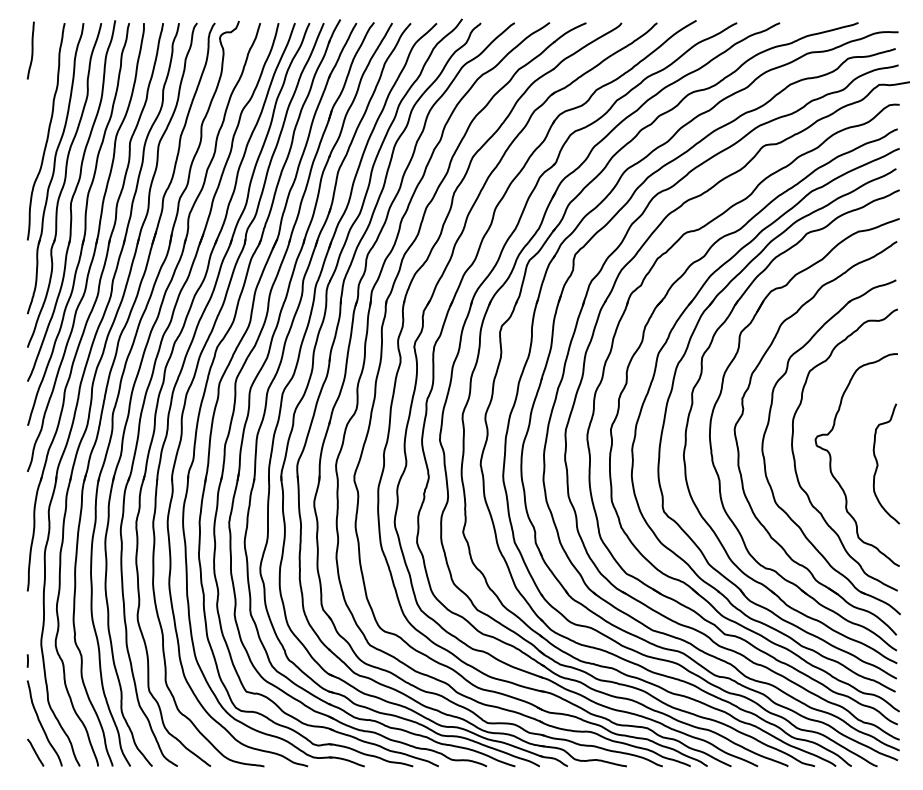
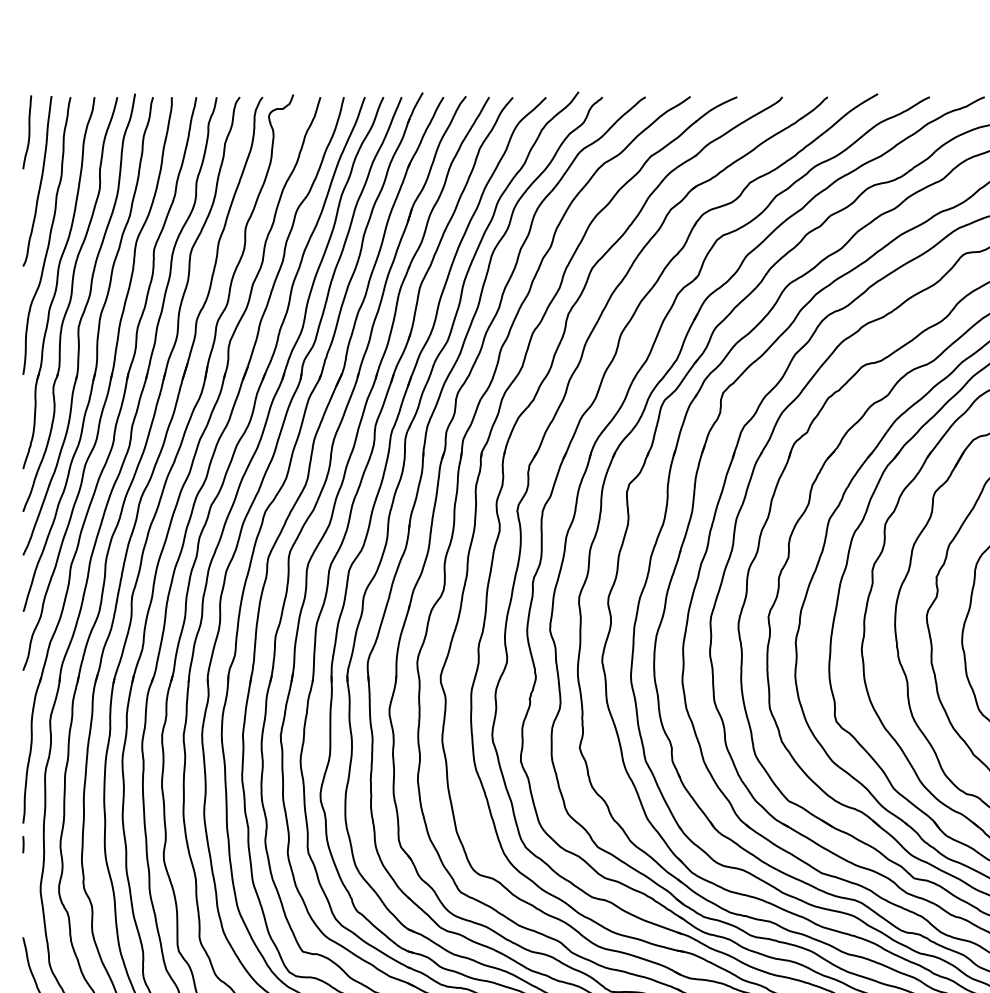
curve: (40, 88) -> (39, 180), added
line: (27, 660) -> (22, 844), moved

